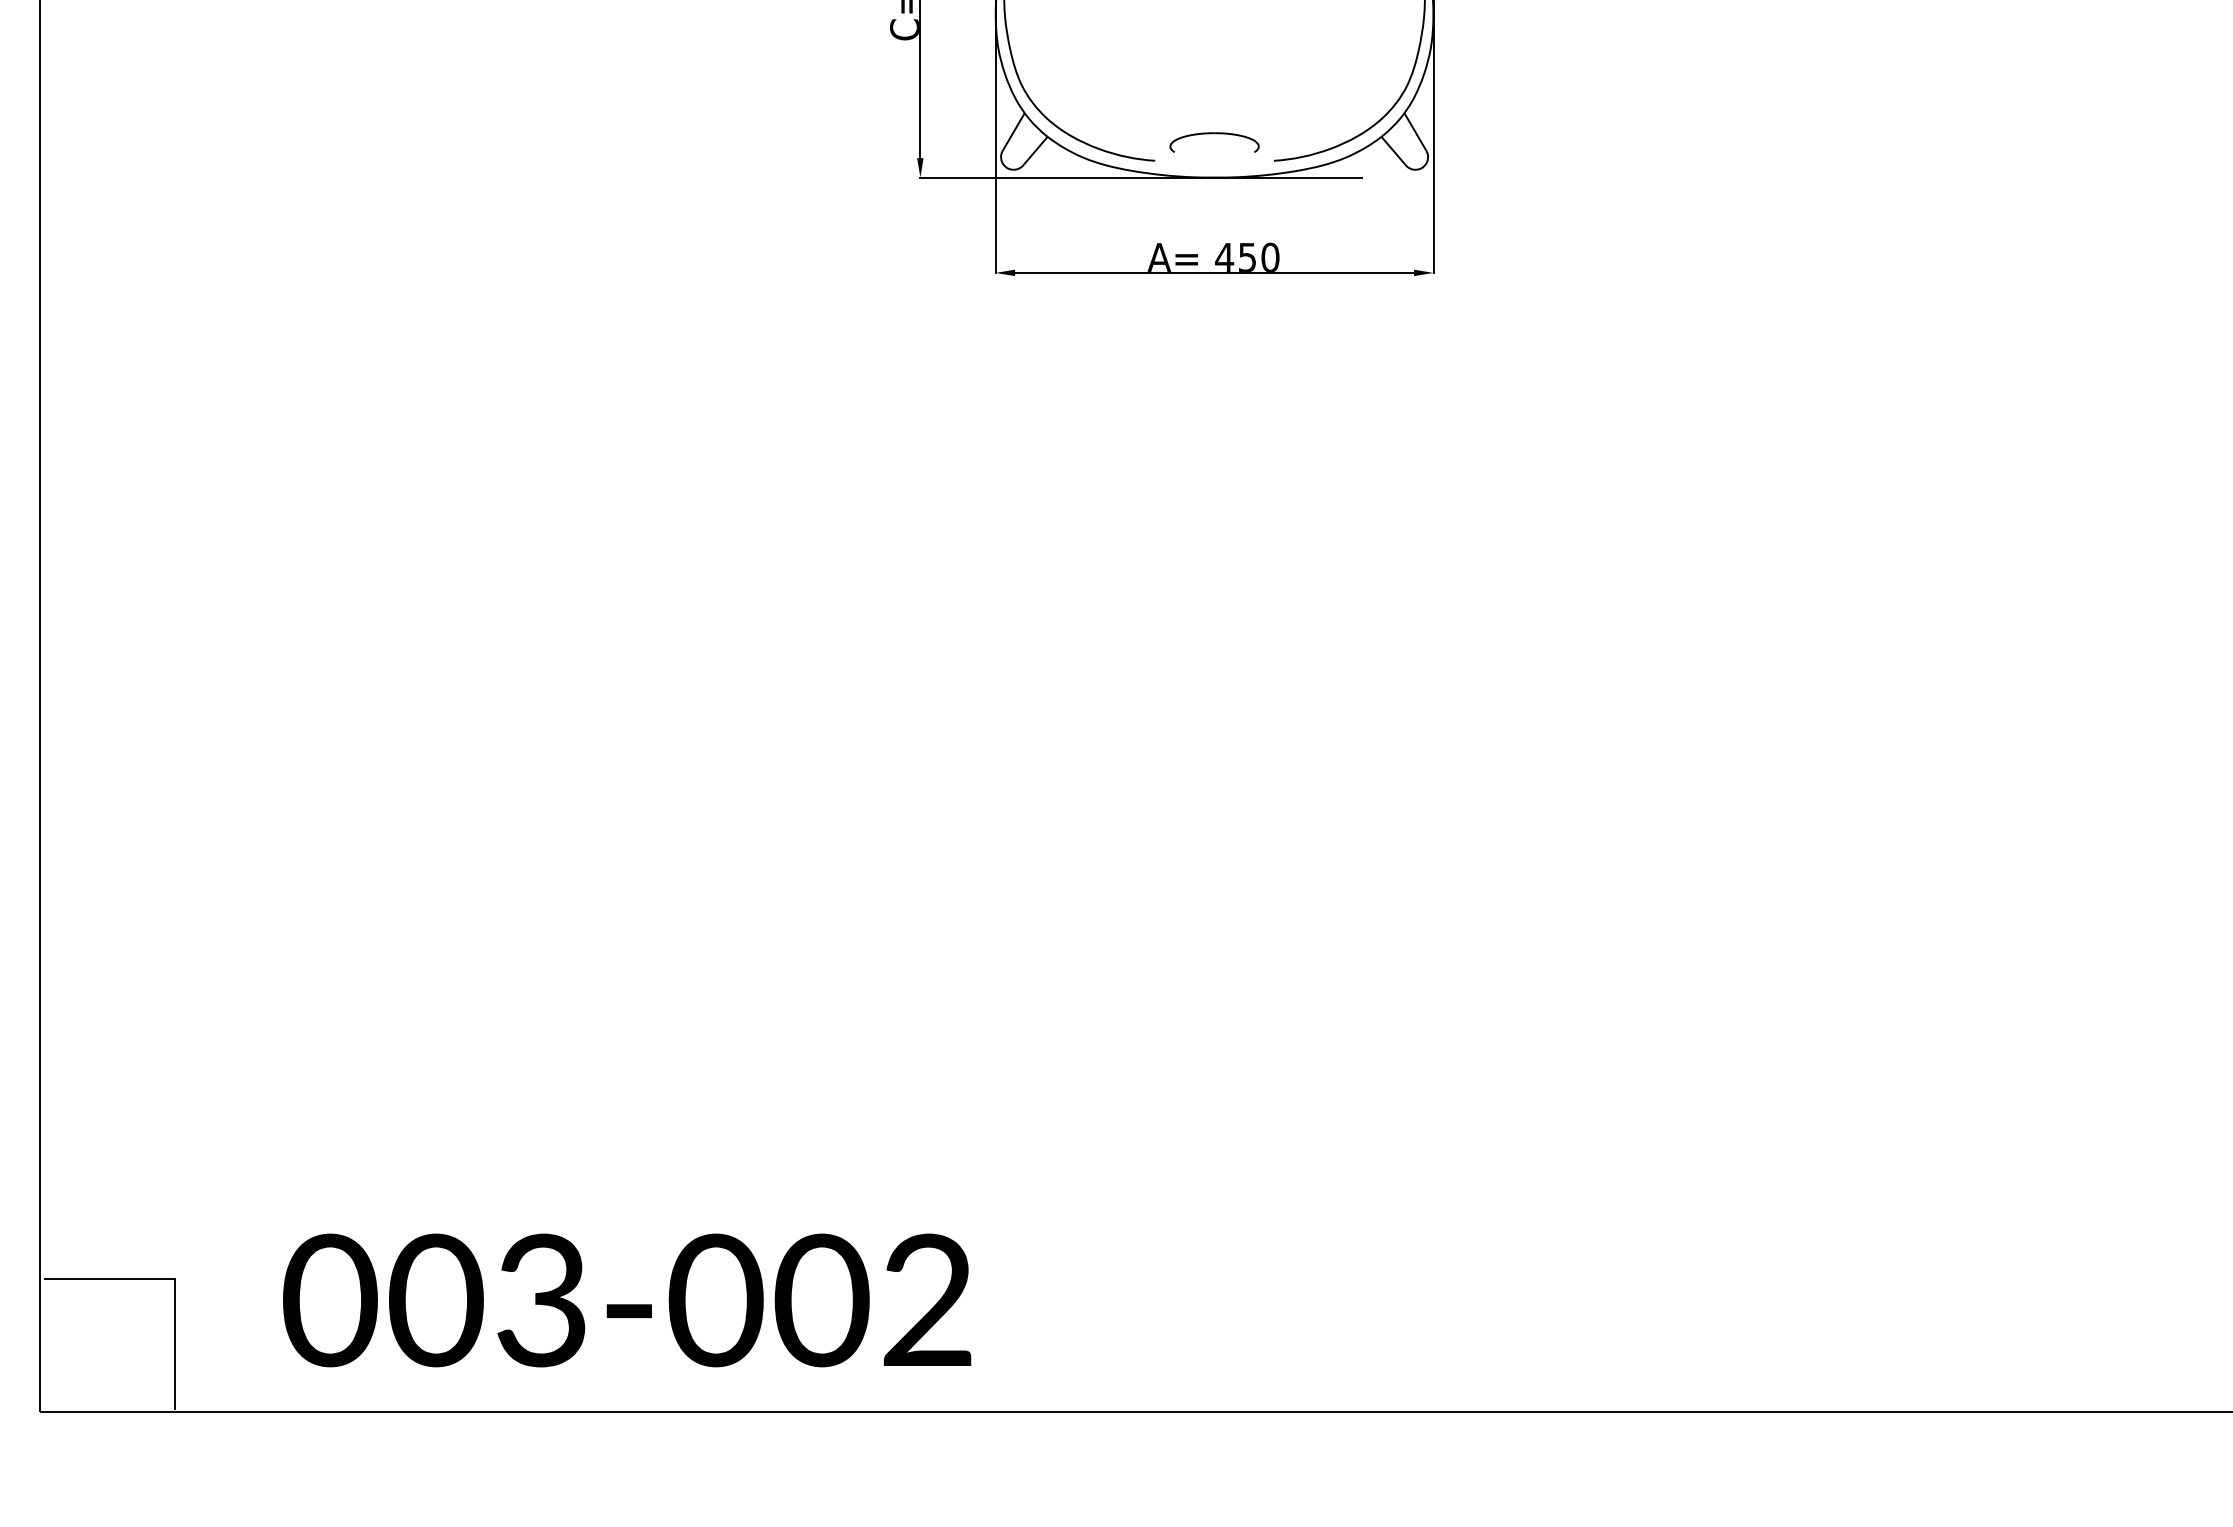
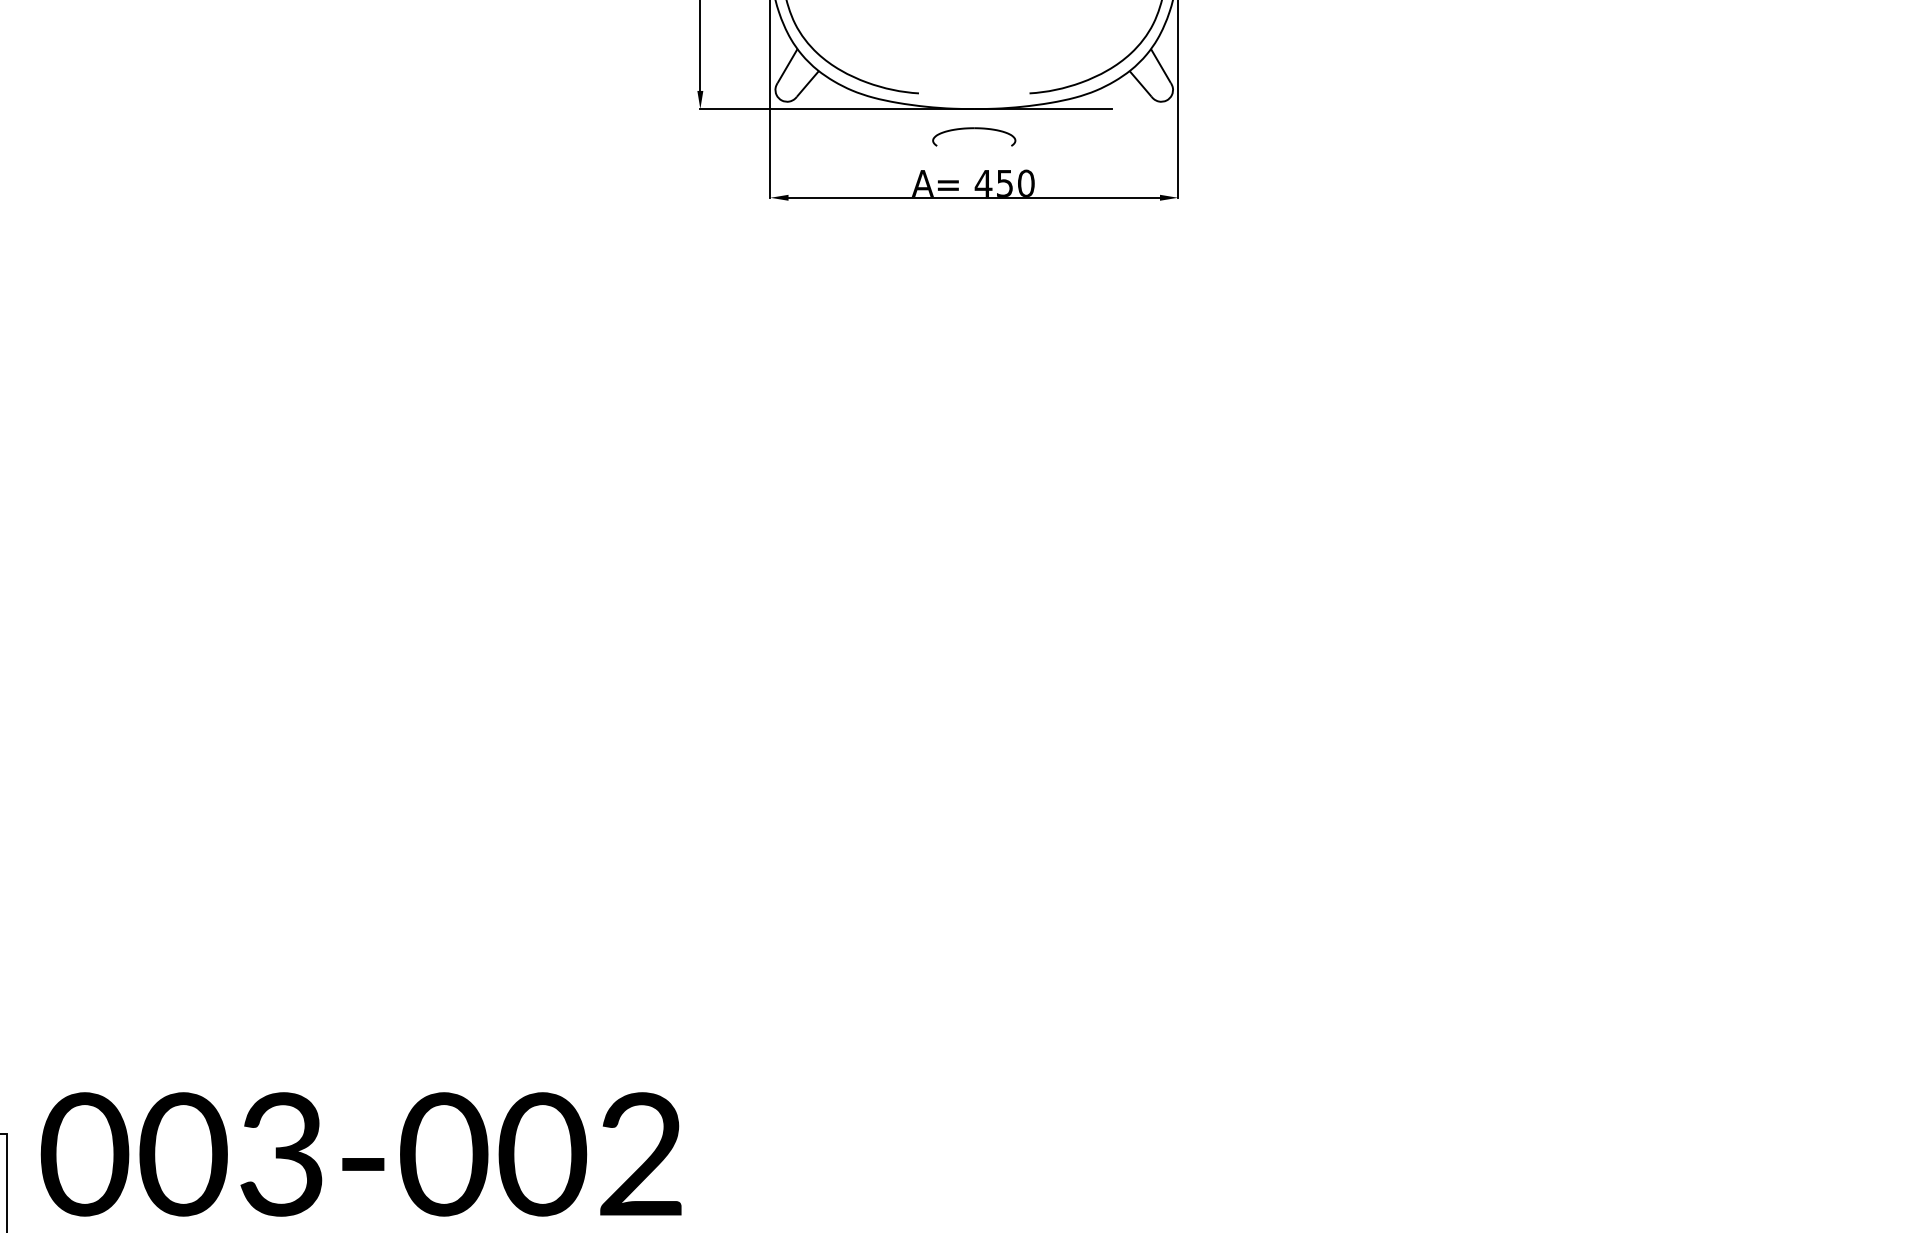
part: (1214, 134) -> (974, 129), moved
text: (627, 1300) -> (361, 1154), moved

